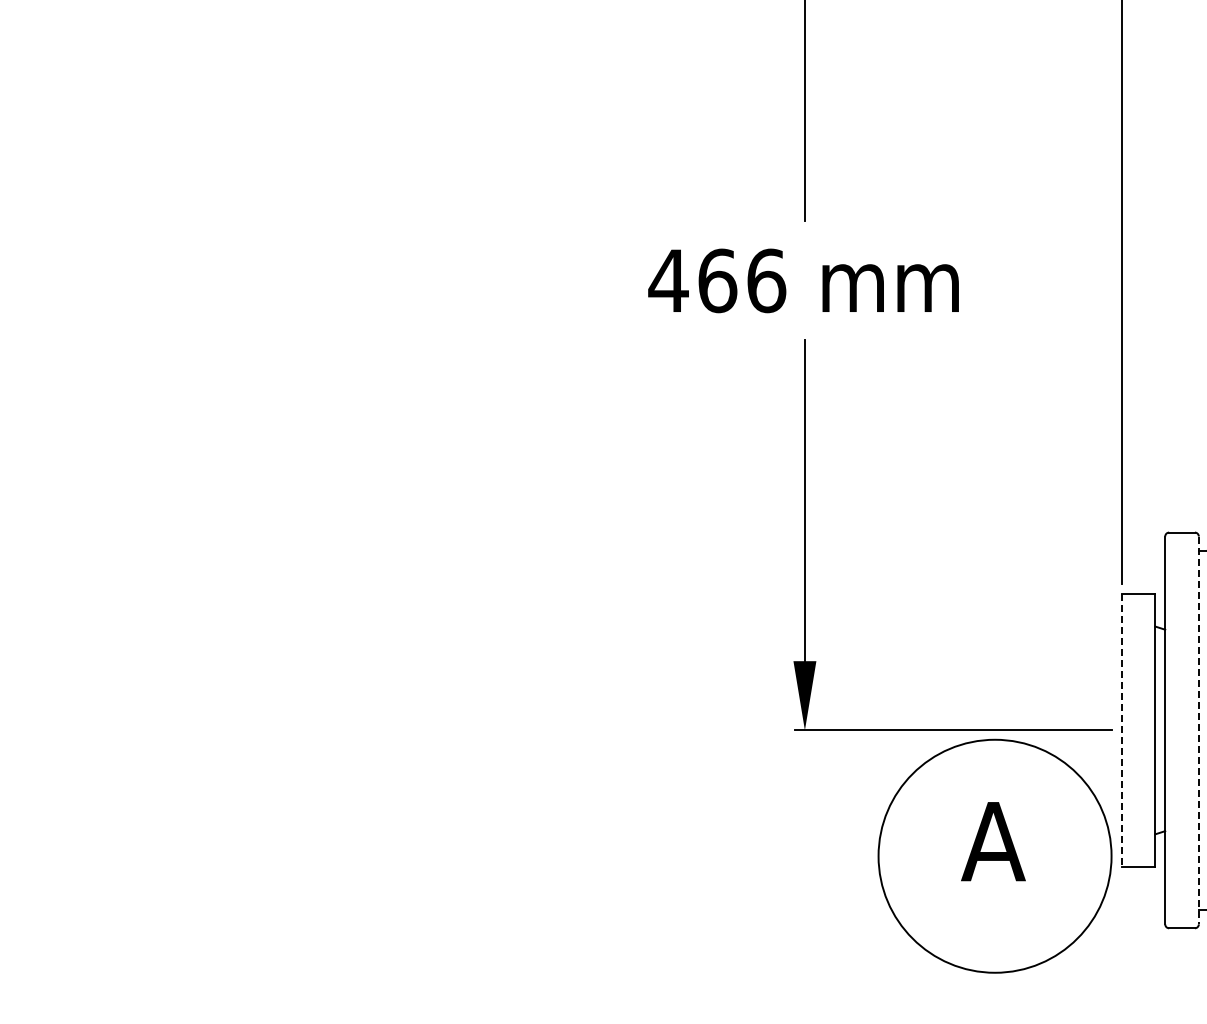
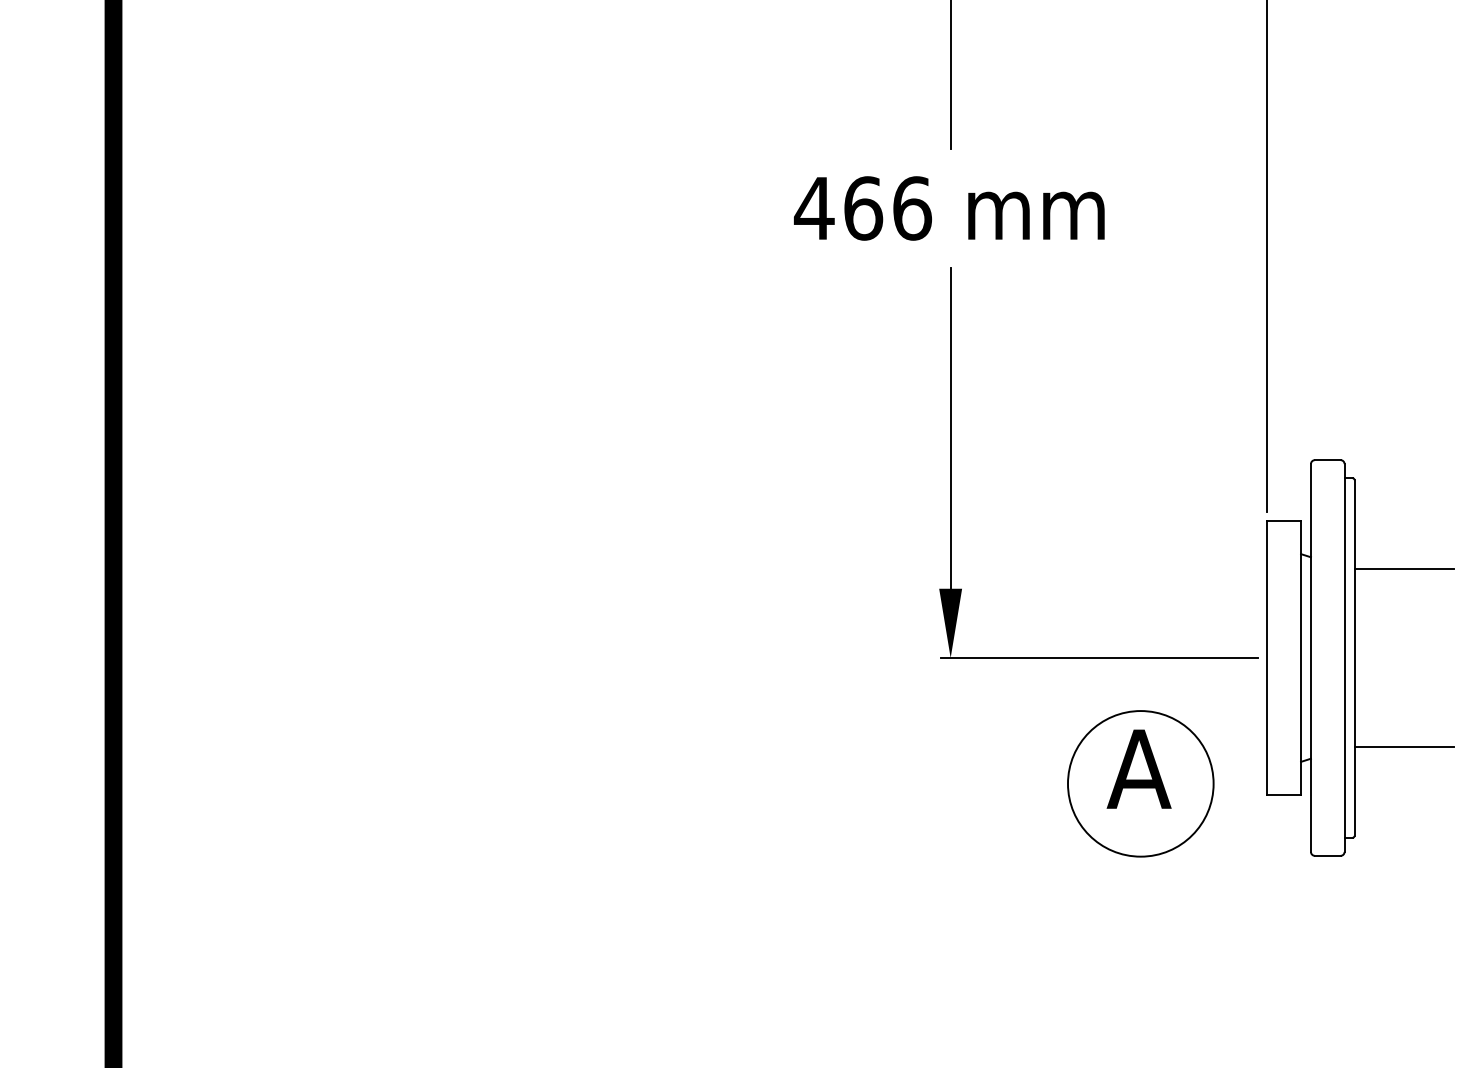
line: (1121, 730) -> (1267, 658), dashed -> solid
line: (1198, 730) -> (1344, 658), dashed -> solid
circle: (994, 855) -> (1140, 783), size x0.62

